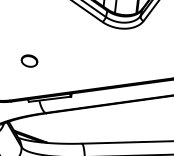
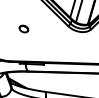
part: (28, 60) -> (23, 28), moved

